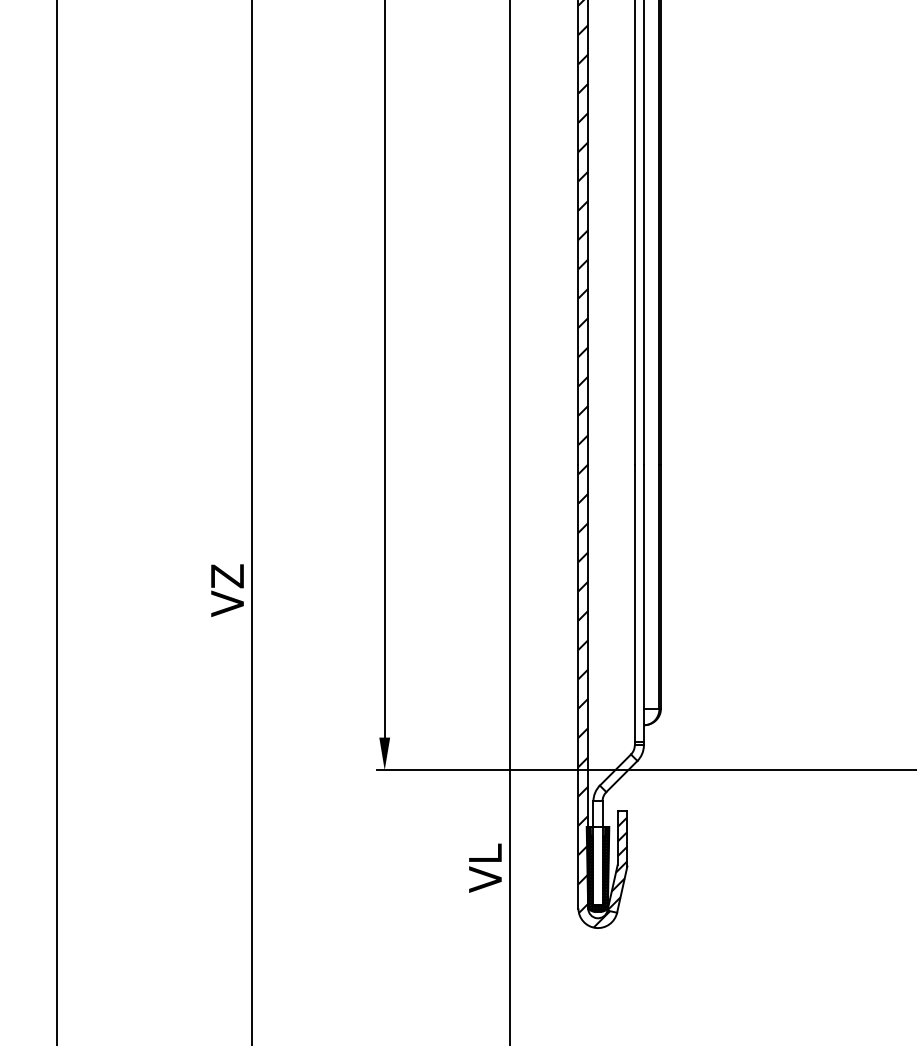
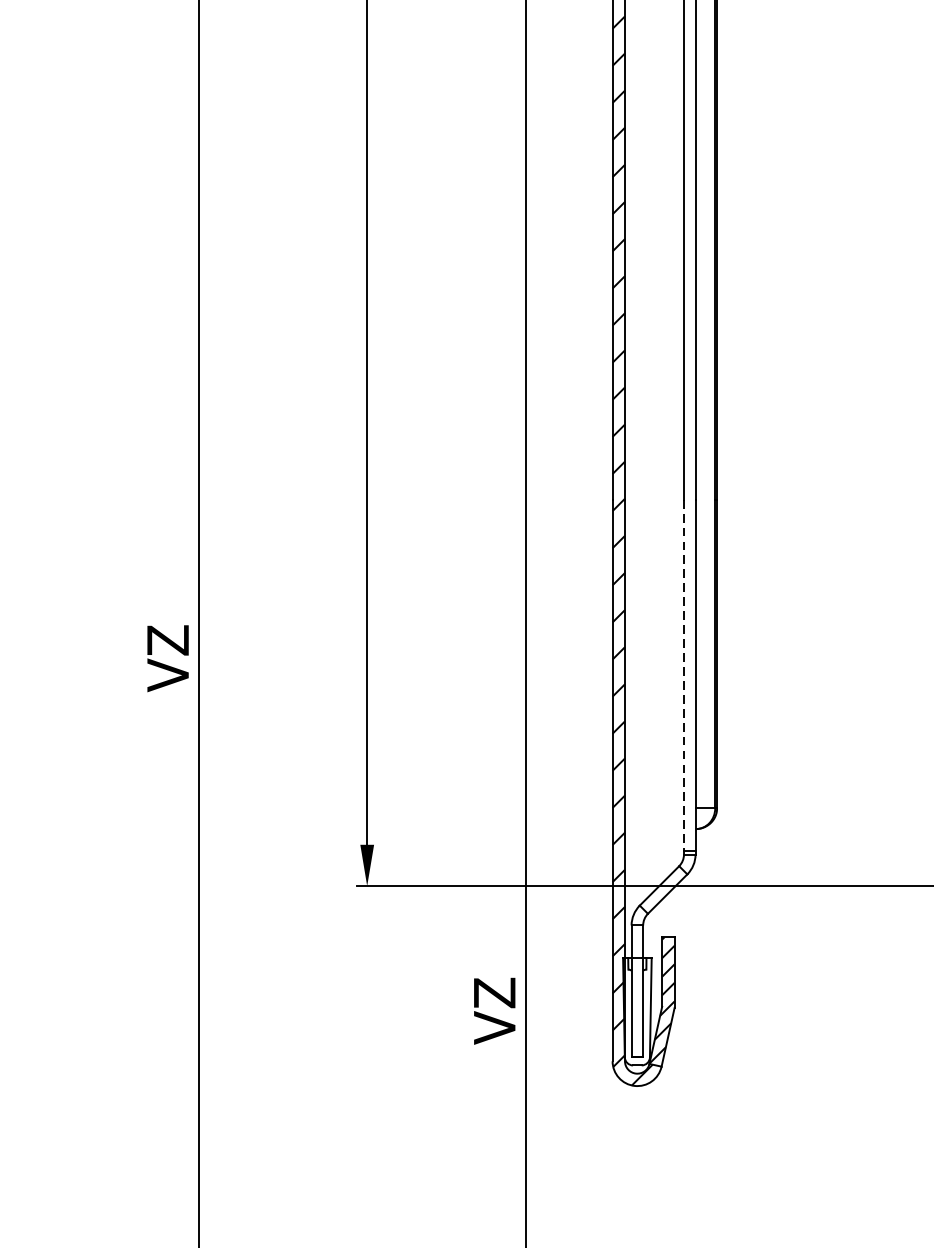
line: (634, 603) -> (683, 674), solid -> dashed
text: (485, 868) -> (494, 1010), VL -> VZ
hatch: (598, 868) -> (638, 1010), removed

